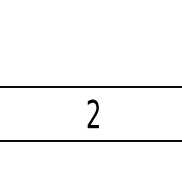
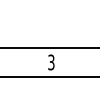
text: (93, 114) -> (51, 62), 2 -> 3

